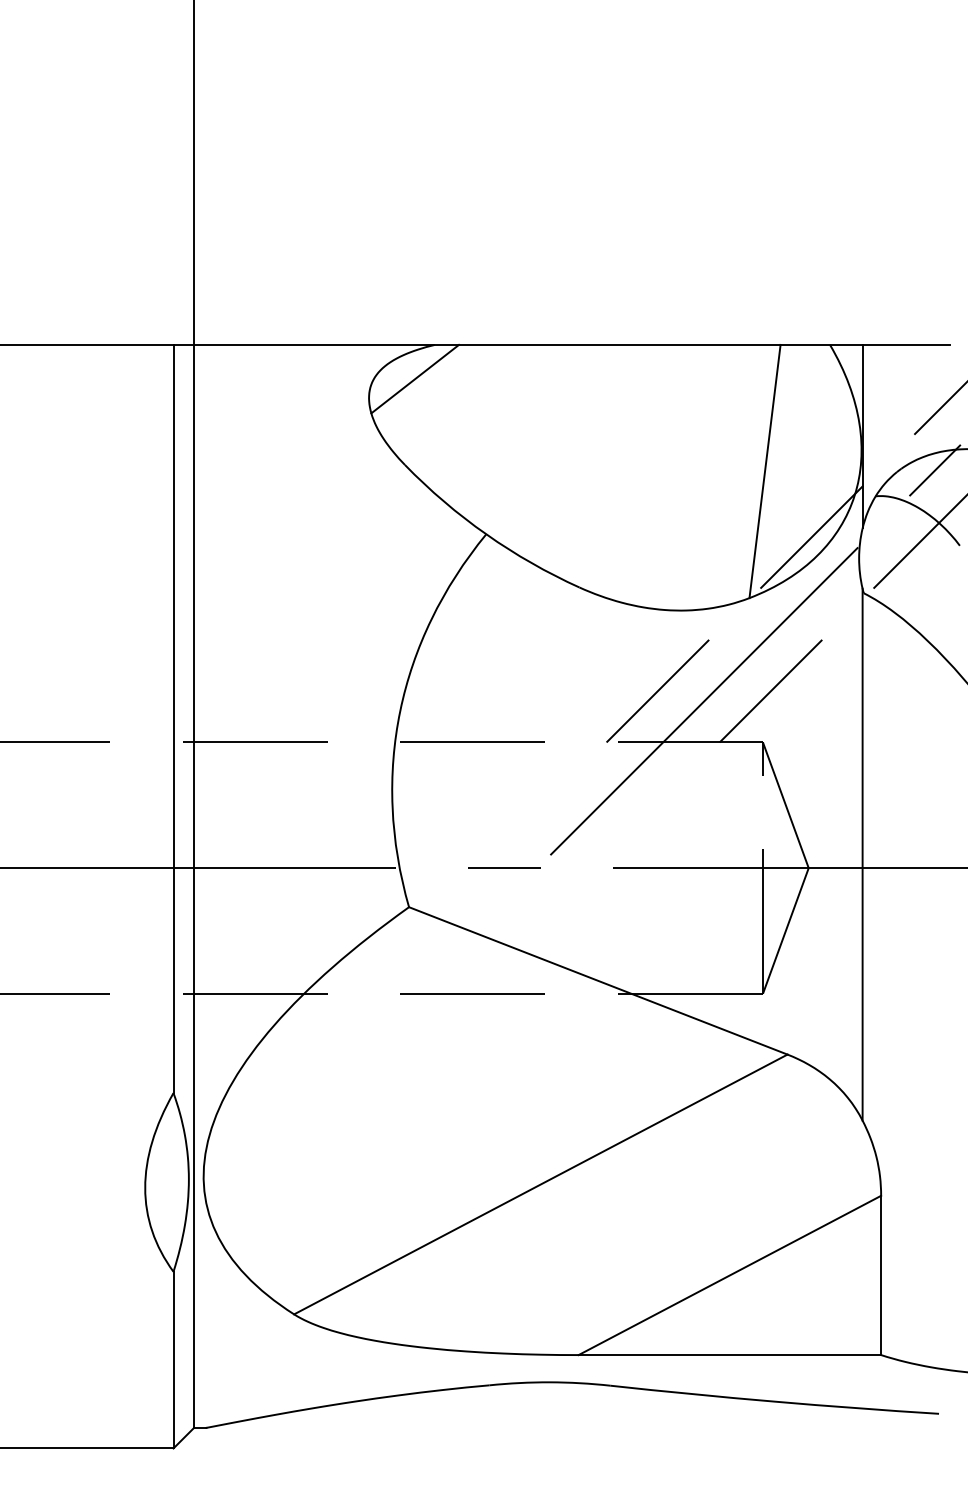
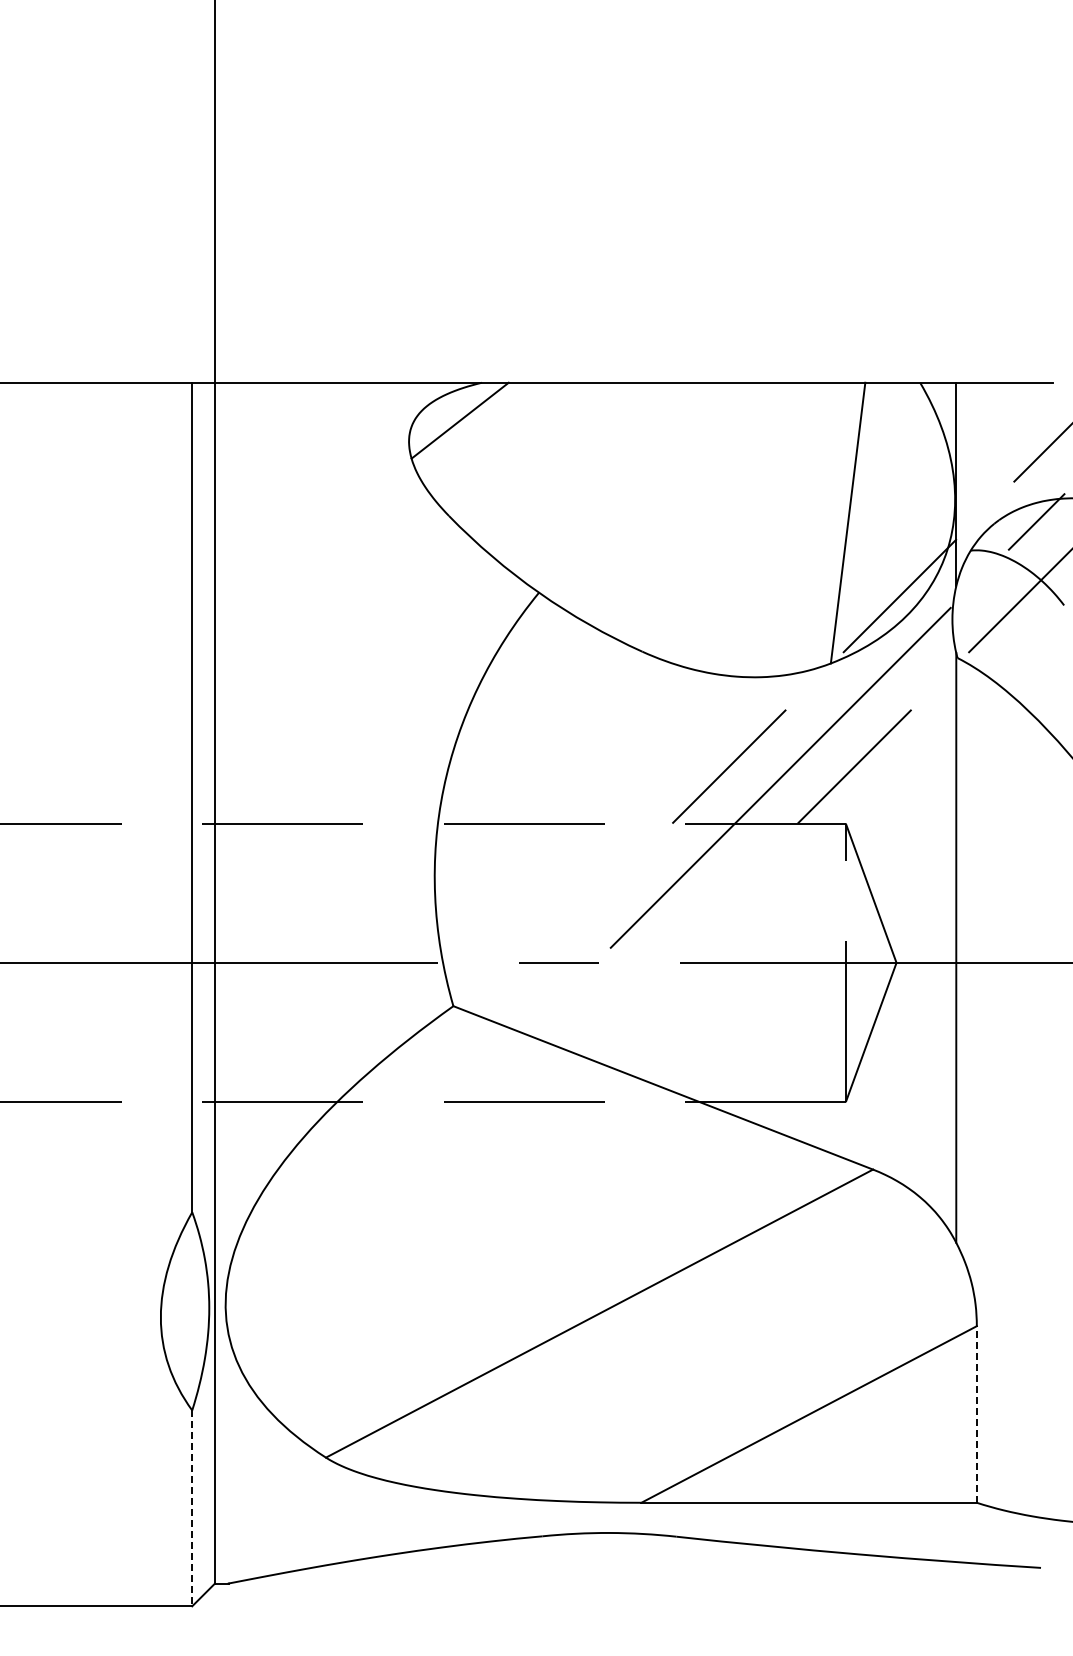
line: (880, 1274) -> (976, 1413), solid -> dashed
line: (173, 1360) -> (192, 1508), solid -> dashed

